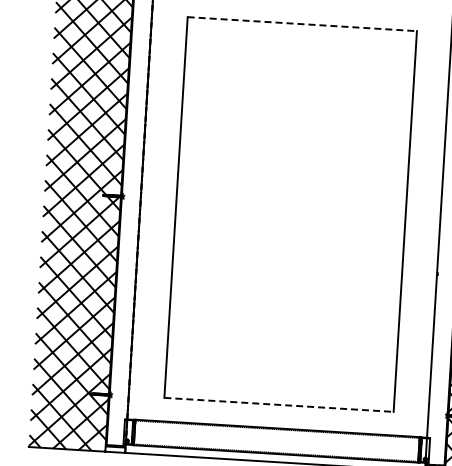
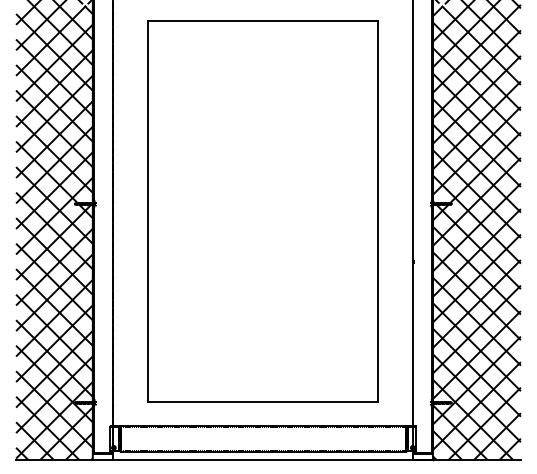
line: (302, 23) -> (263, 20), dashed -> solid
line: (279, 405) -> (263, 402), dashed -> solid

